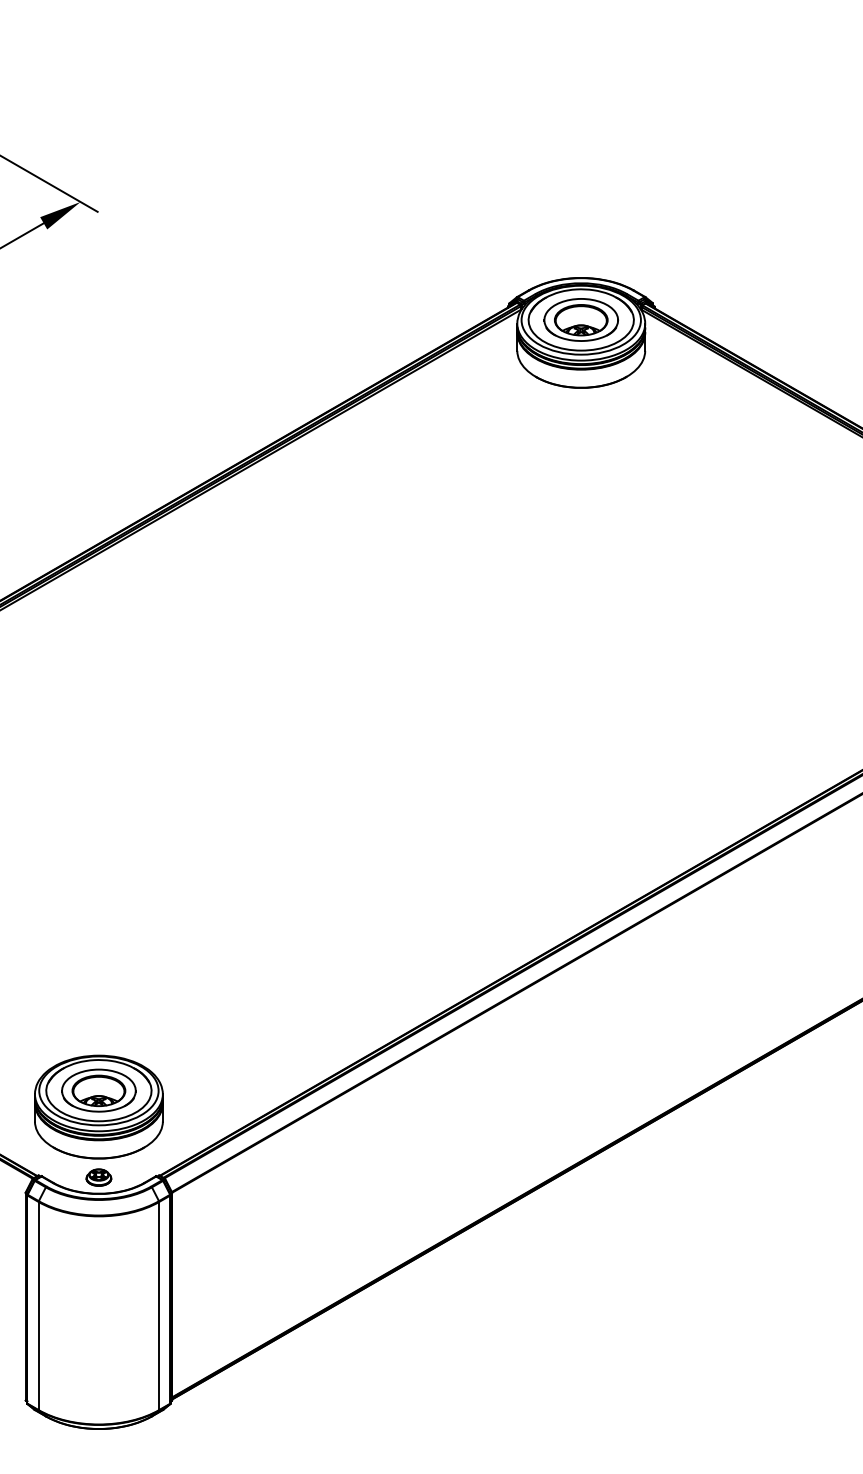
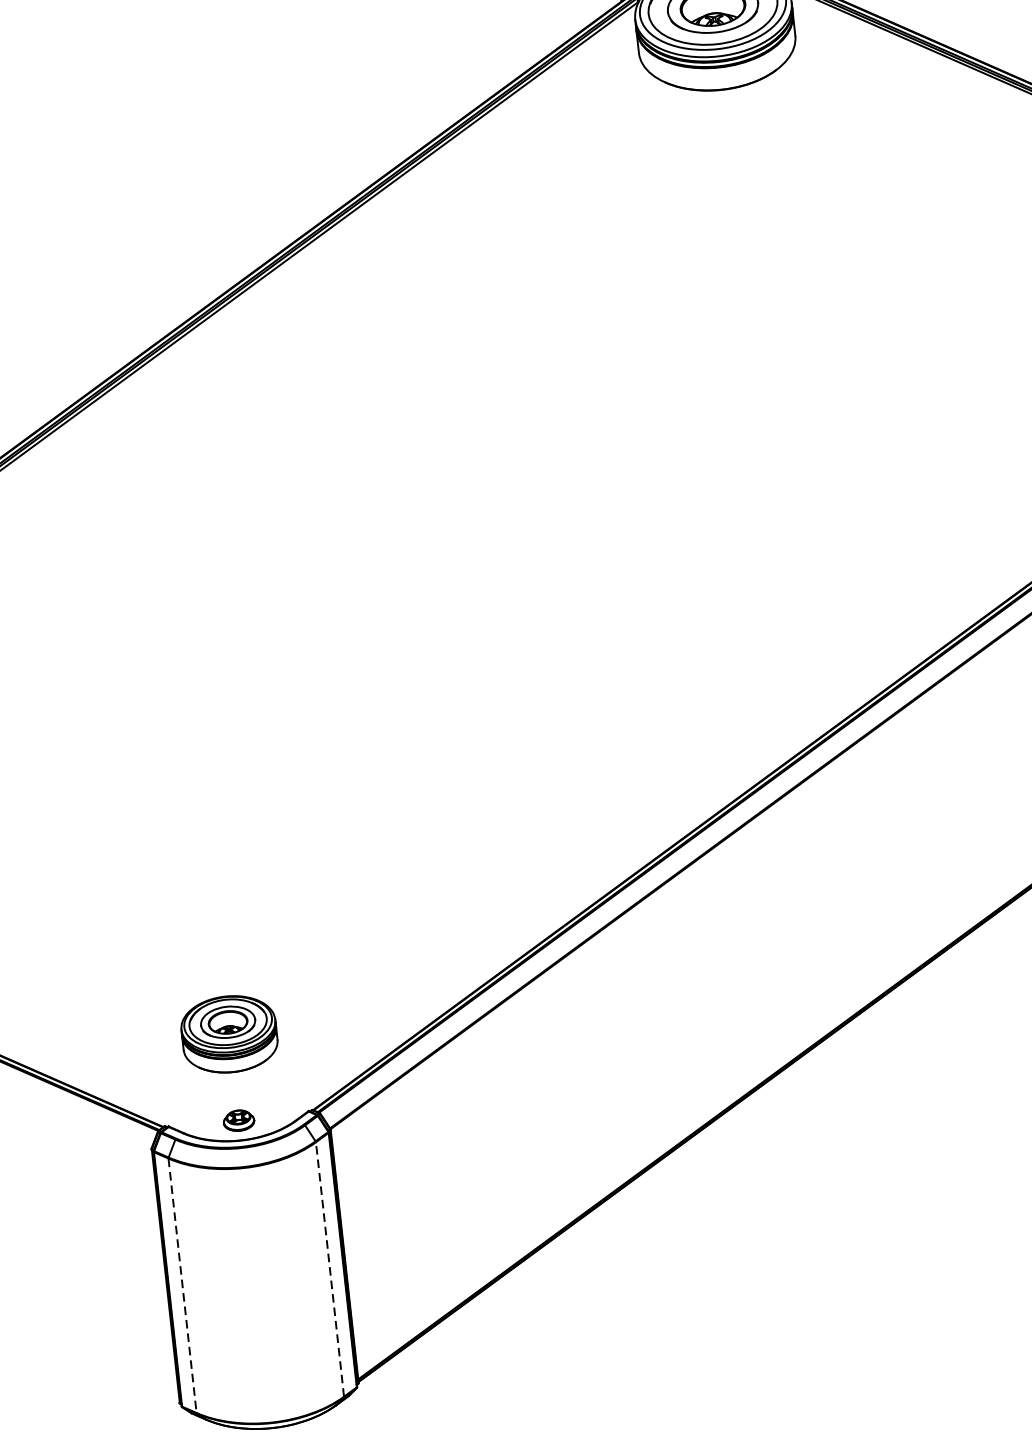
part: (98, 1106) -> (228, 1033), size x0.6
line: (159, 1305) -> (330, 1268), solid -> dashed
line: (38, 1306) -> (182, 1286), solid -> dashed

